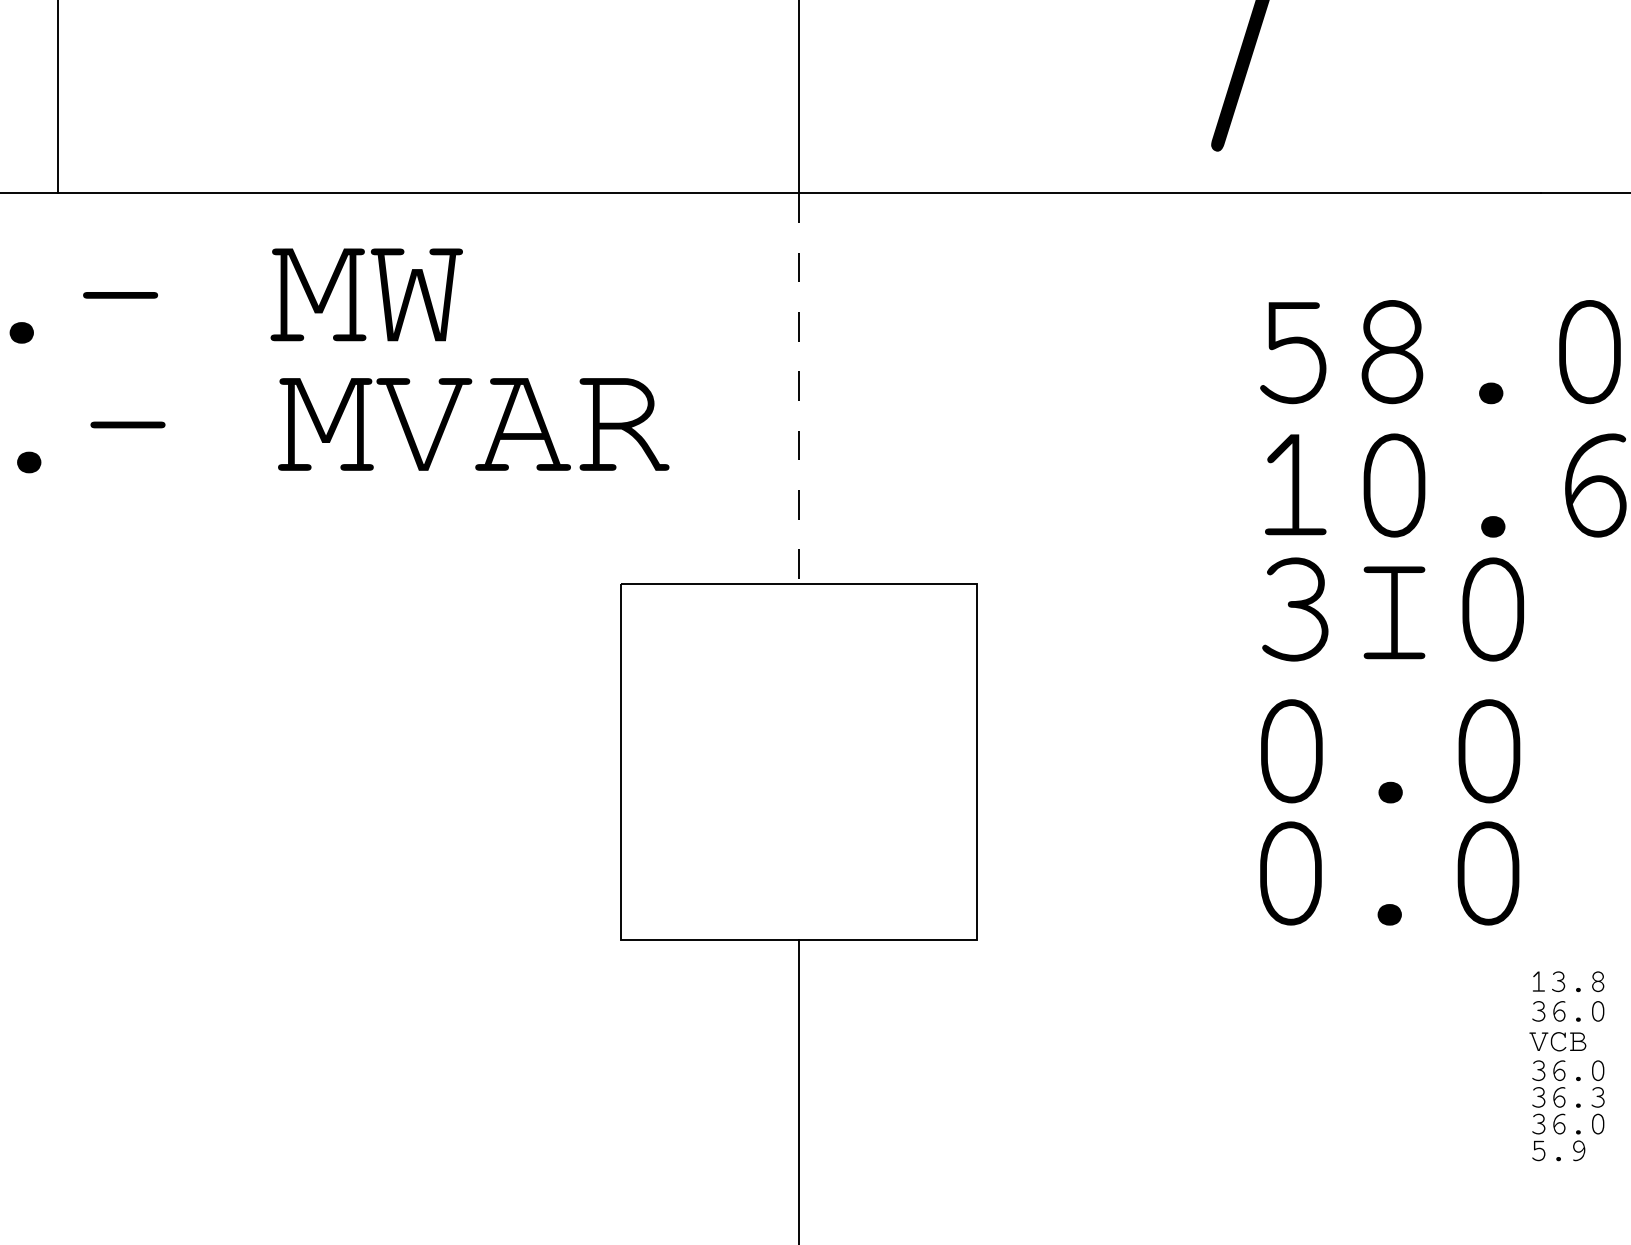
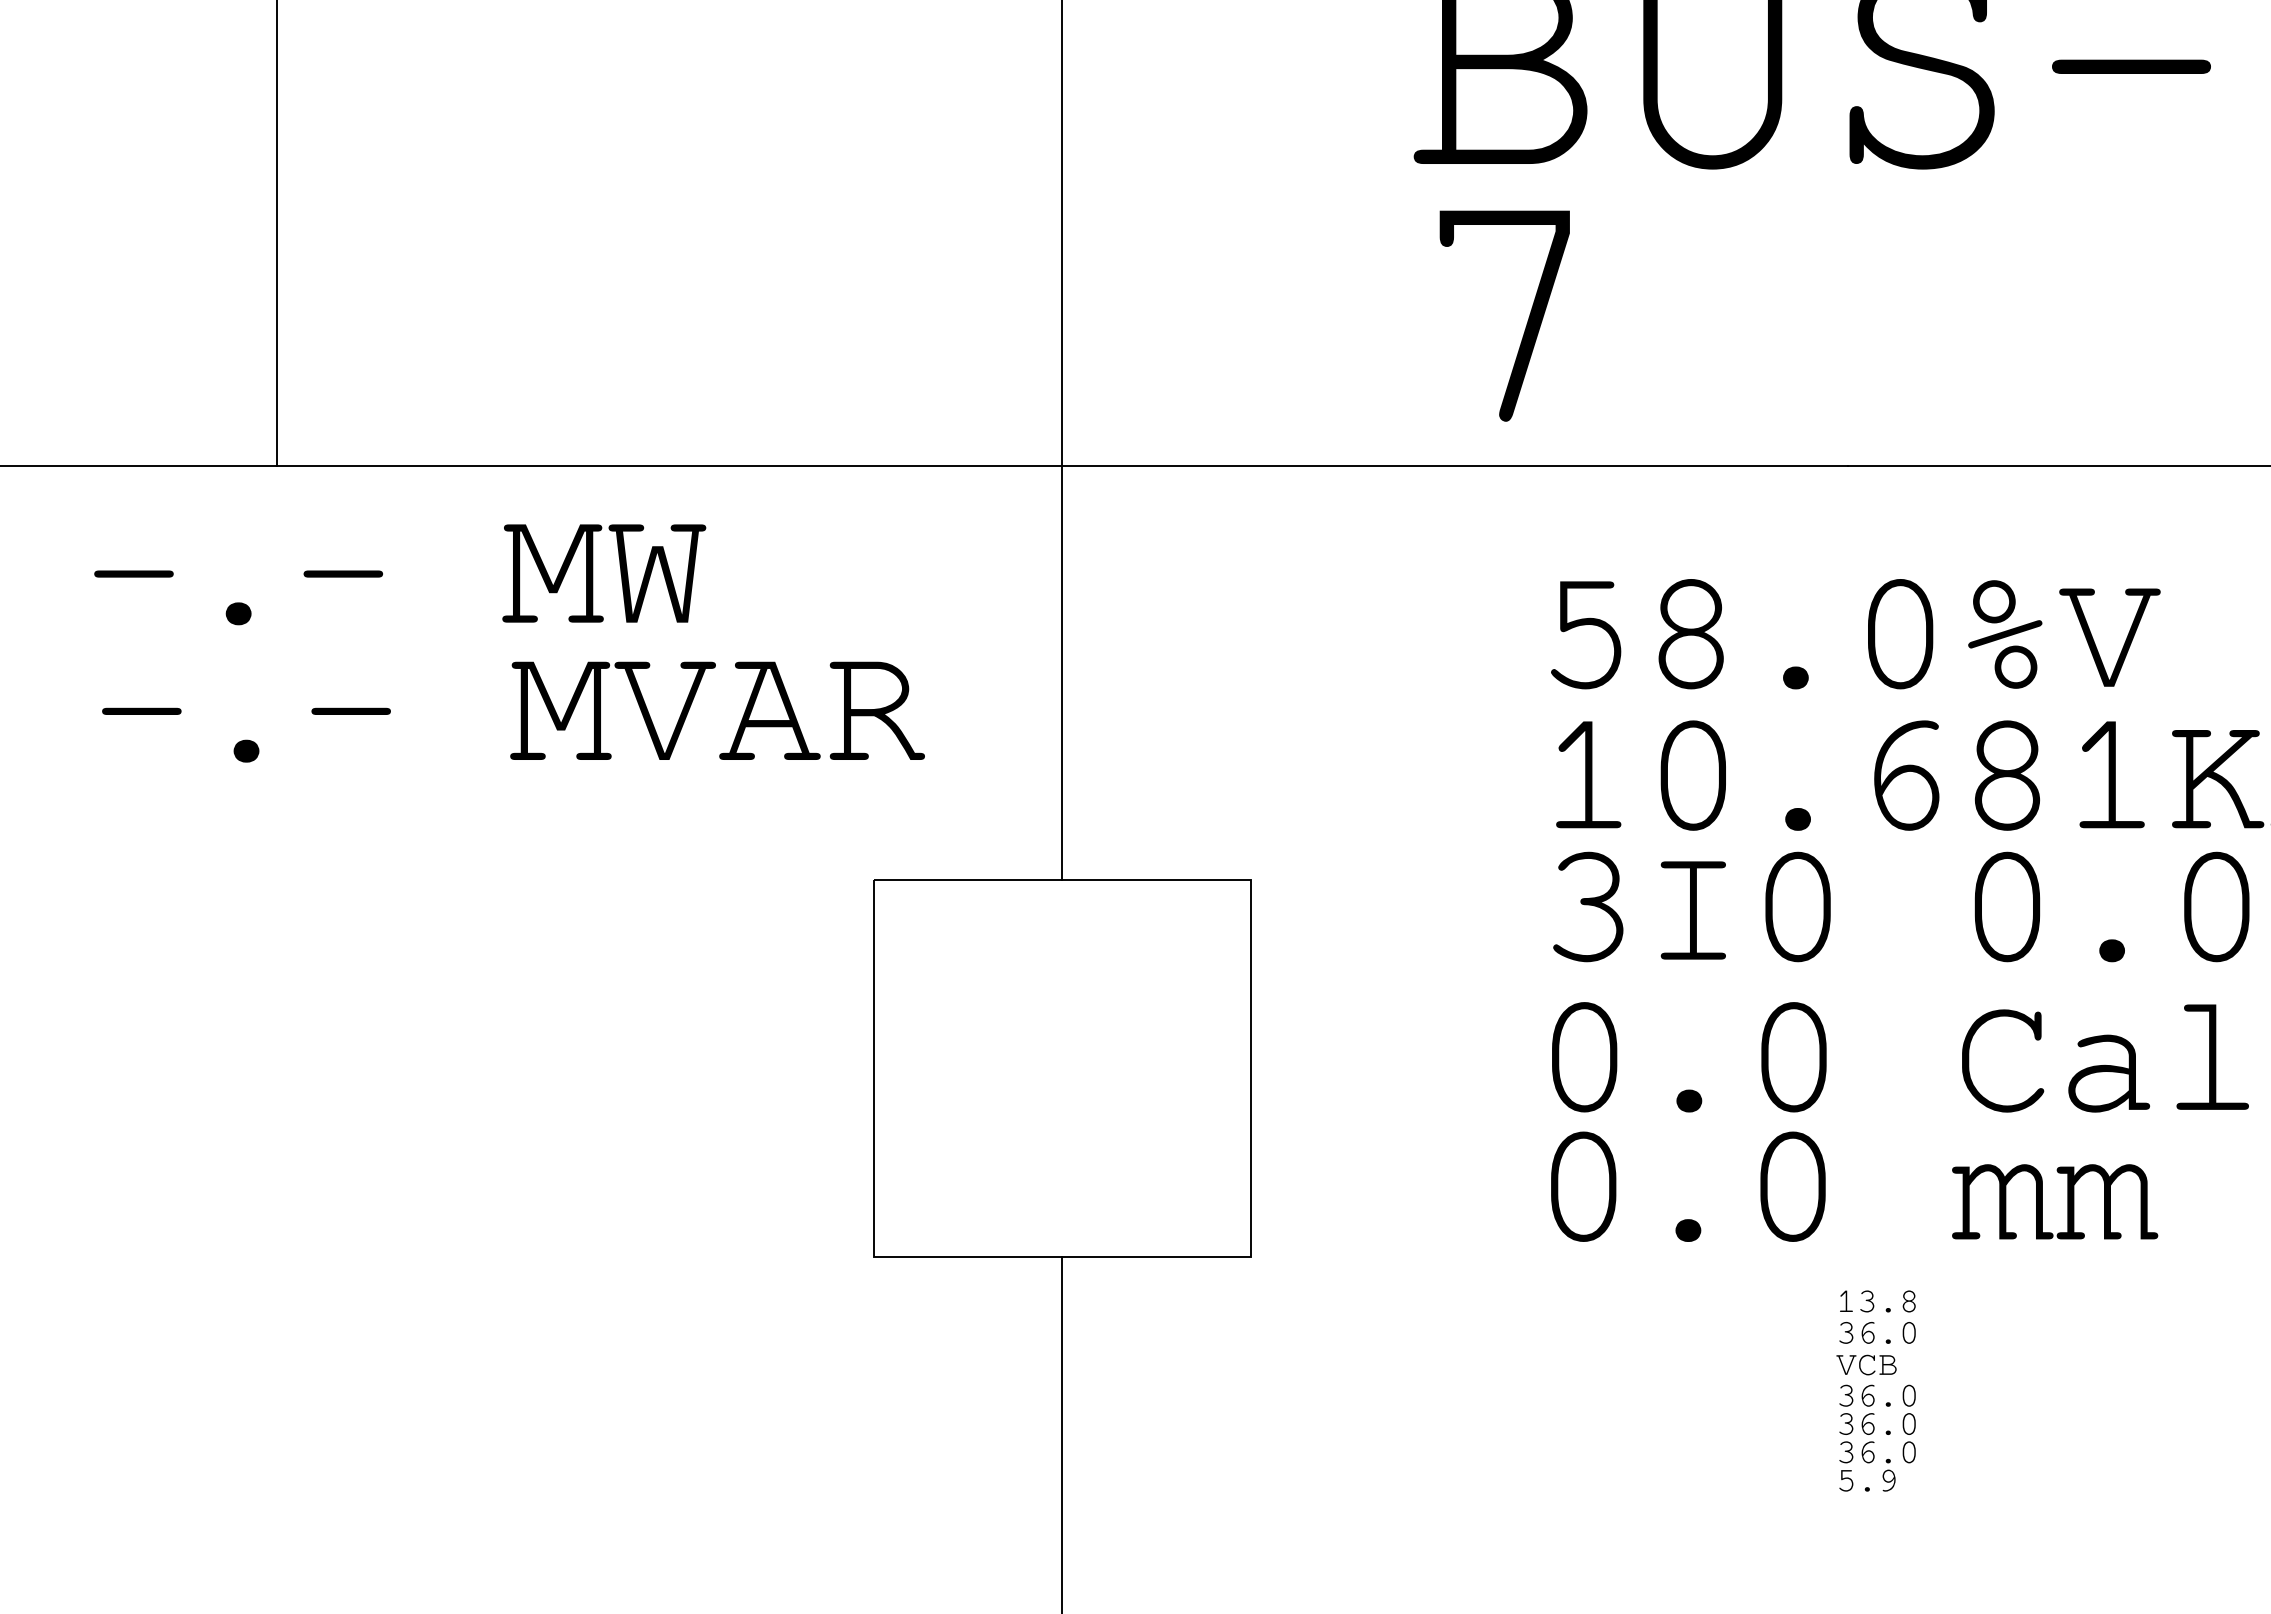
line: (799, 388) -> (1062, 672), dashed -> solid
text: (1598, 1096) -> (1909, 1423), 36.3 -> 36.0

